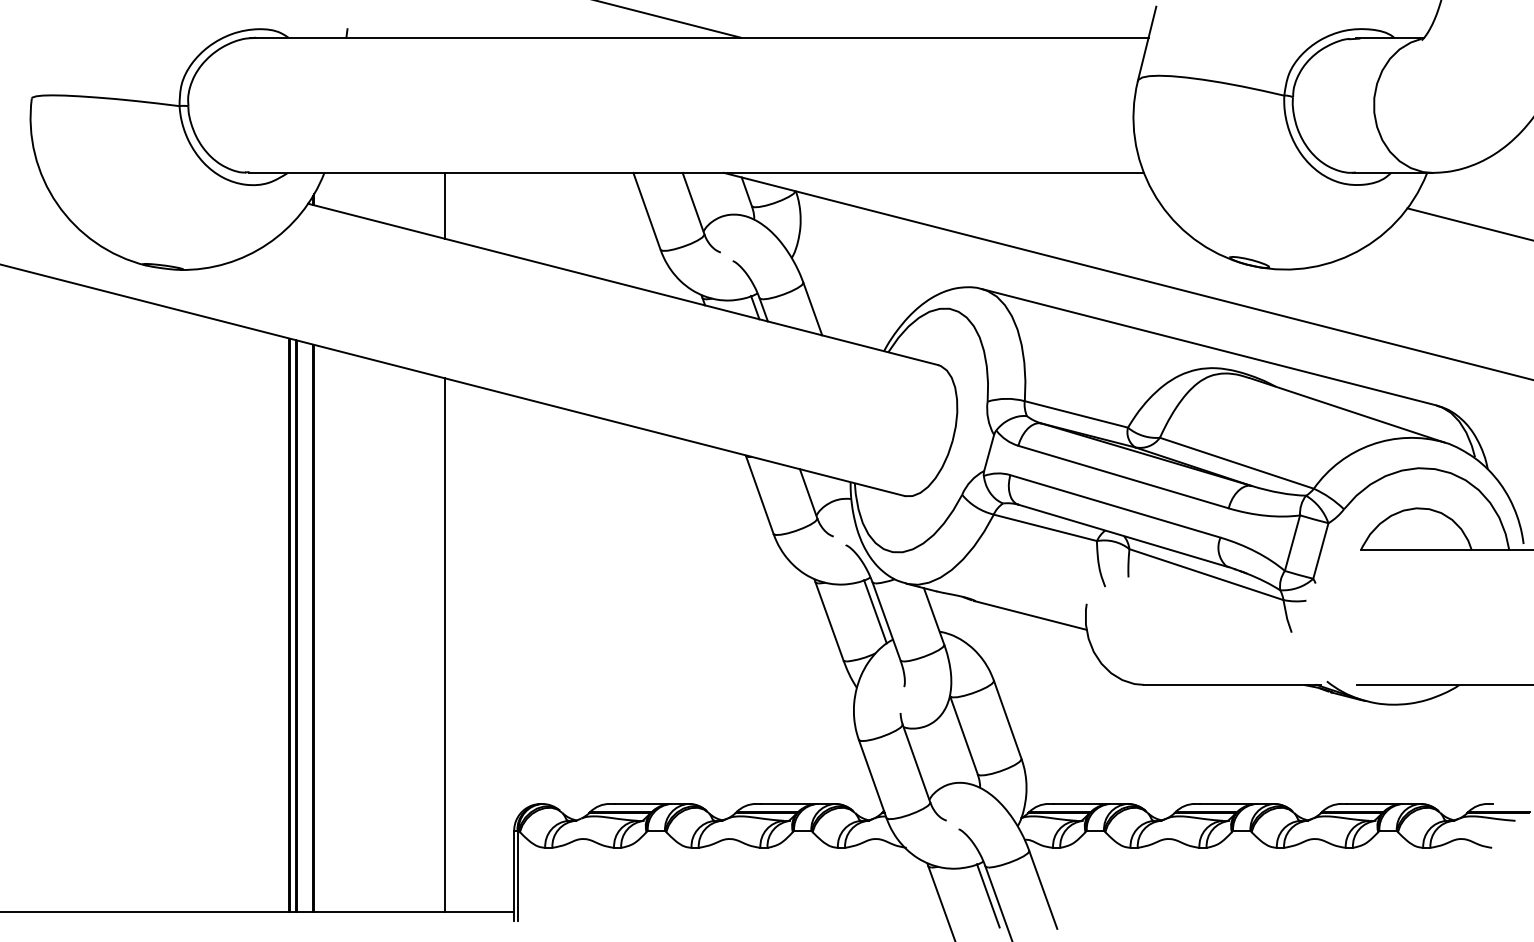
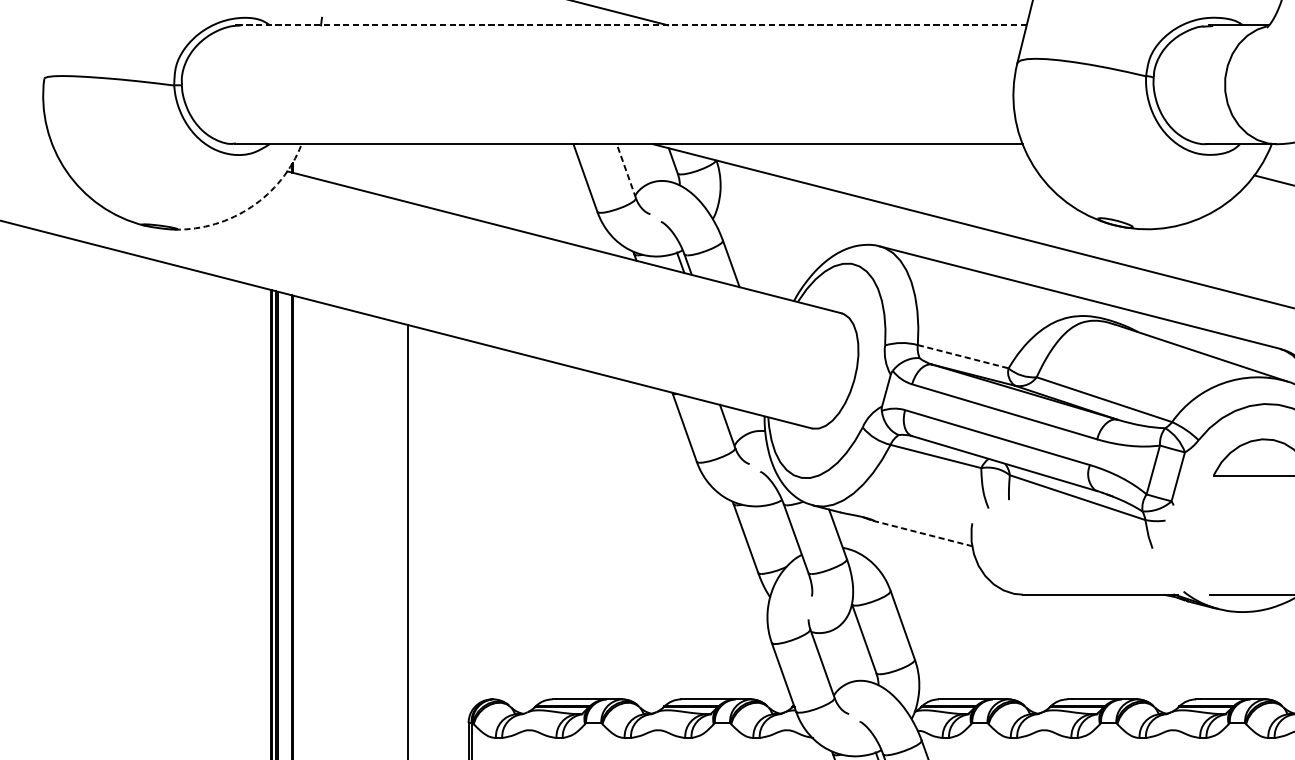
line: (701, 37) -> (633, 25), solid -> dashed
line: (693, 203) -> (626, 171), solid -> dashed
line: (444, 205) -> (407, 172), removed
arc: (267, 244) -> (251, 207), solid -> dashed
line: (1076, 414) -> (963, 356), solid -> dashed
line: (875, 611) -> (786, 530), removed
line: (1030, 615) -> (922, 533), solid -> dashed

